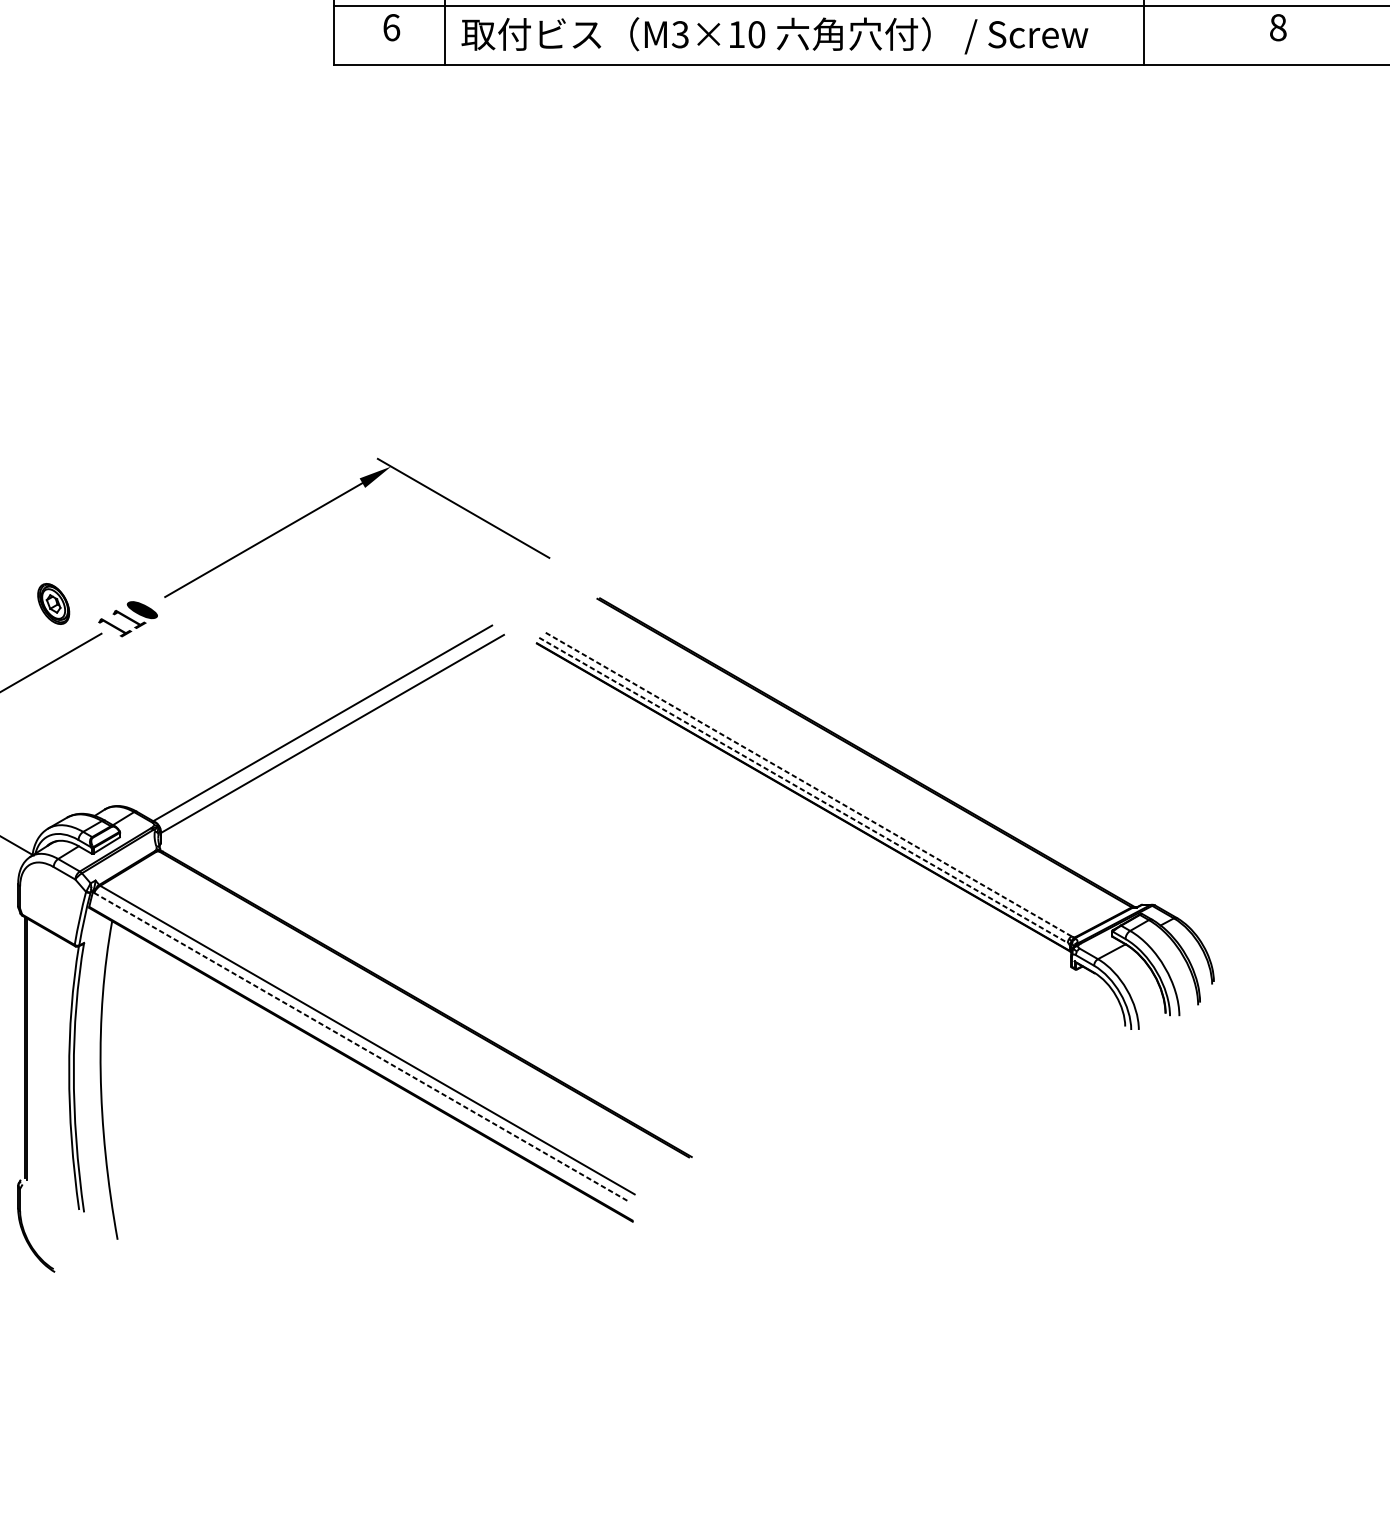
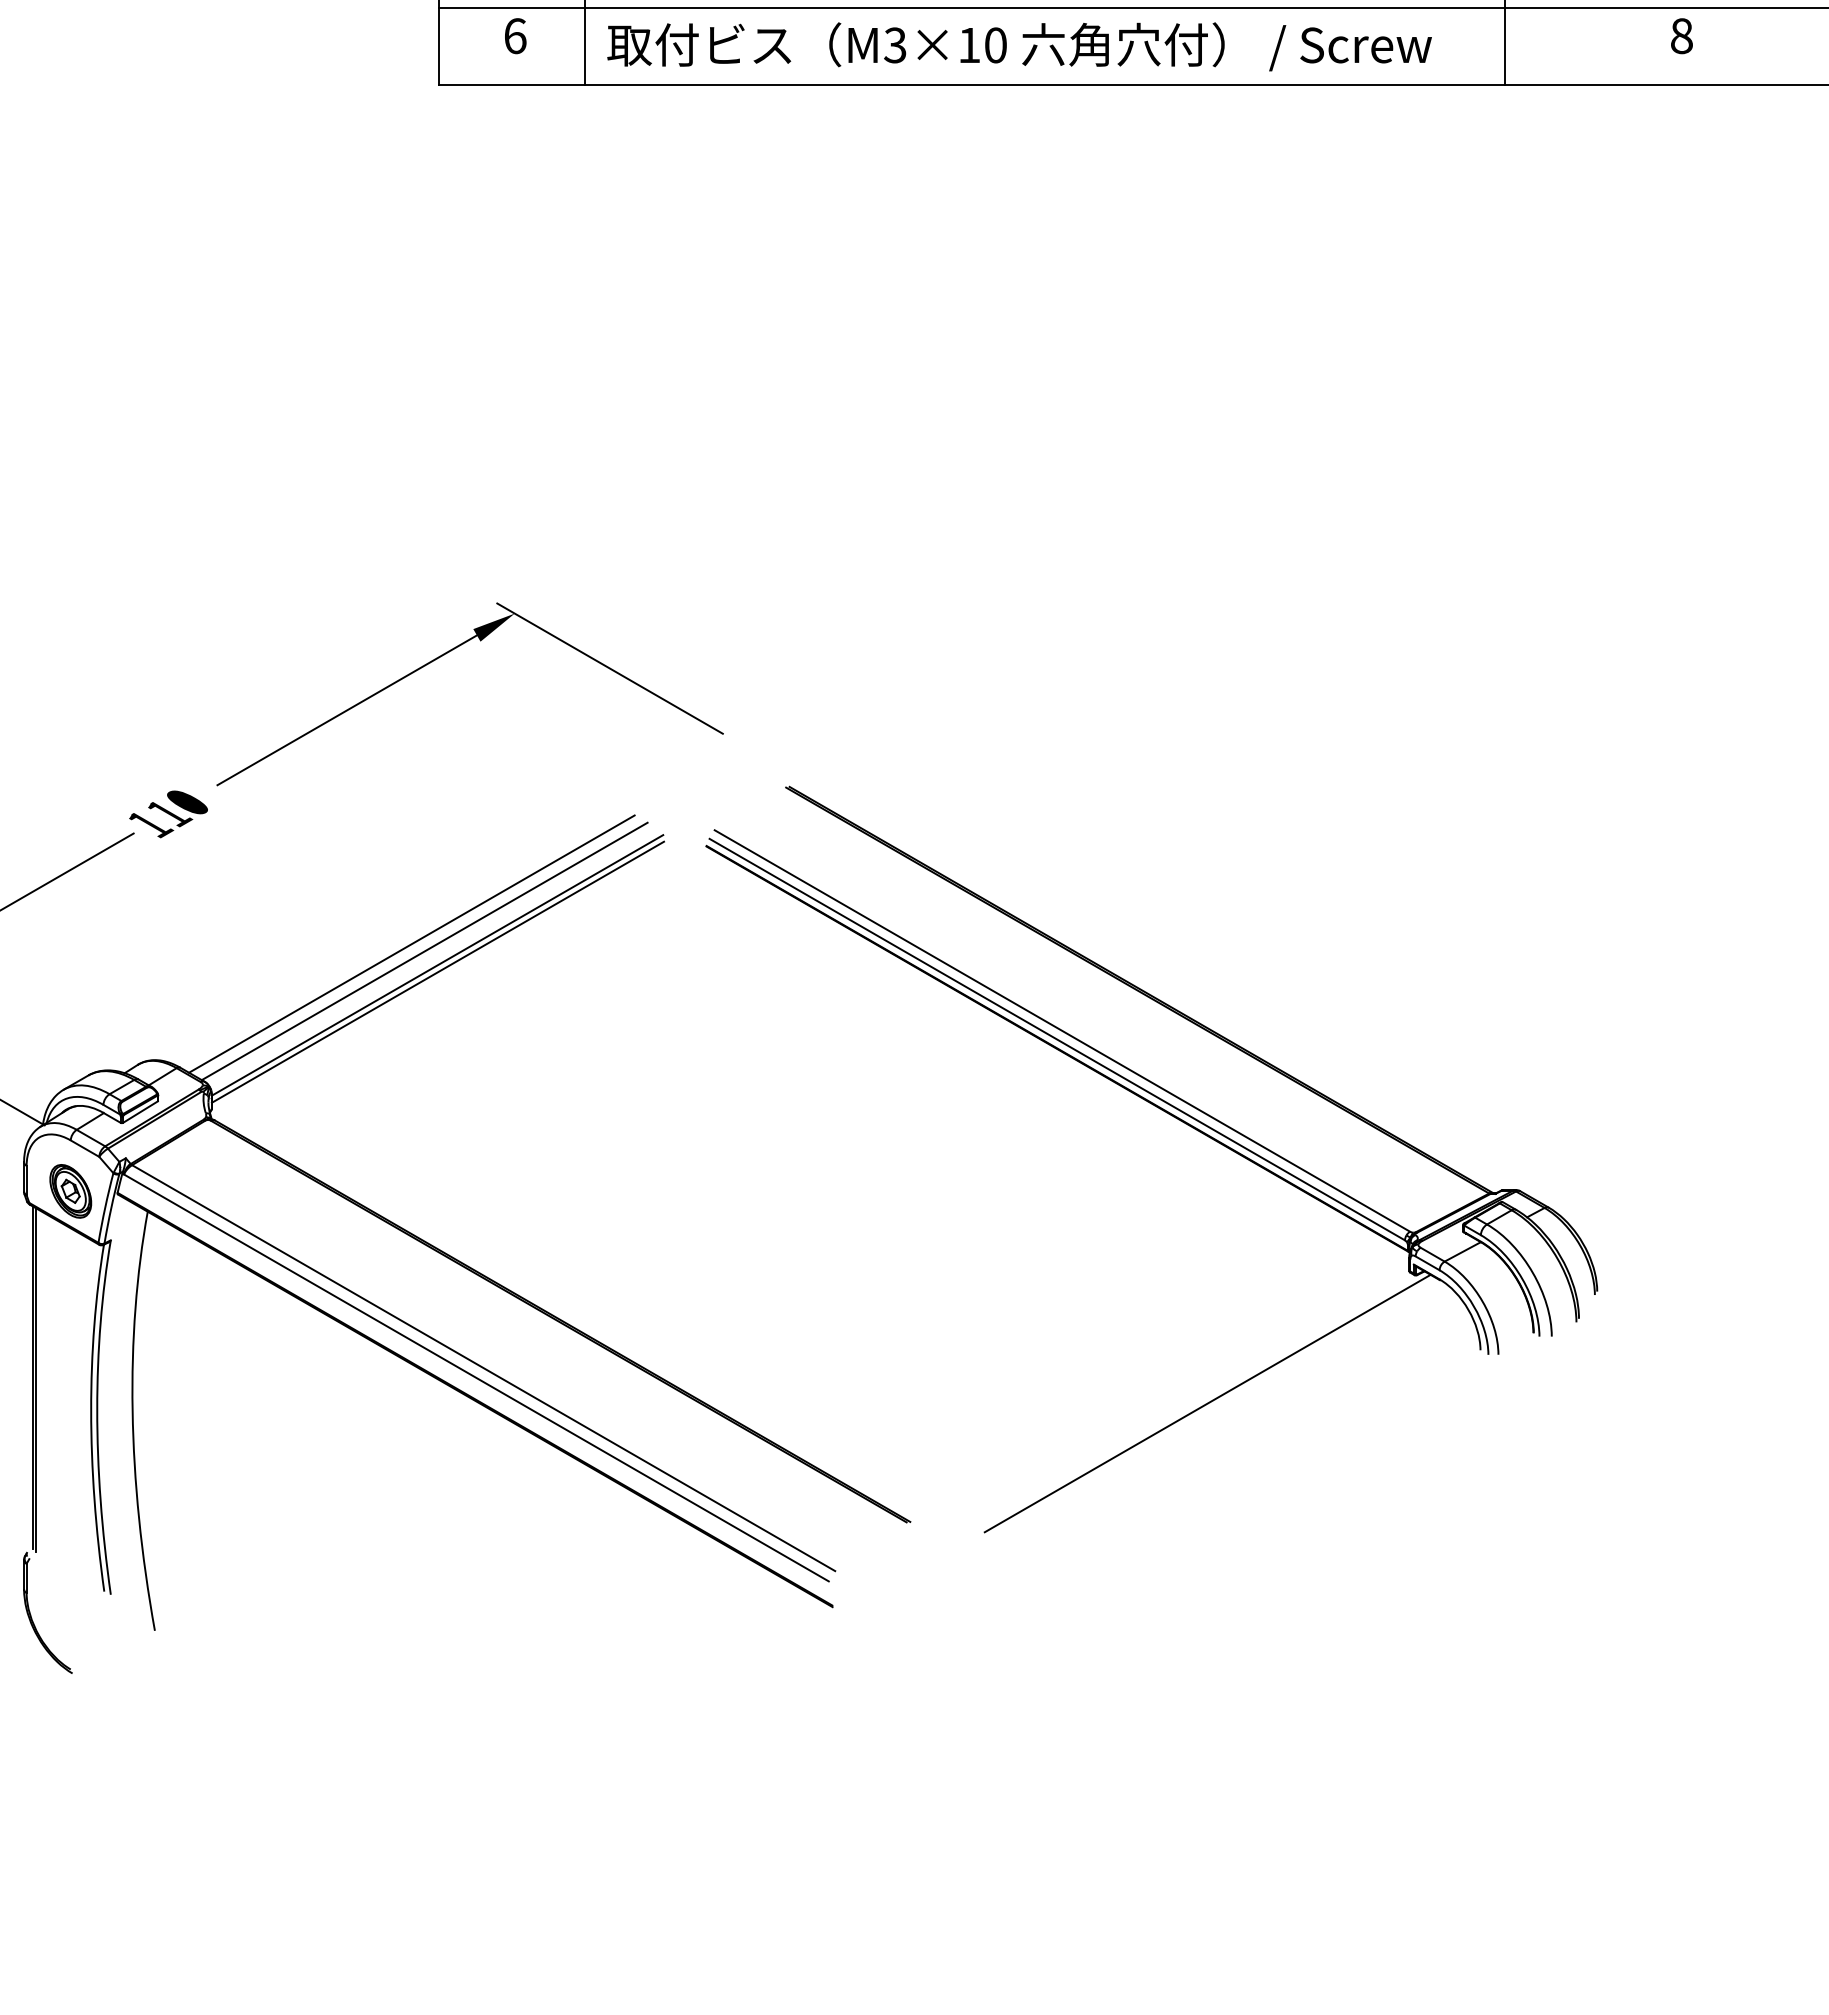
part: (53, 604) -> (70, 1191), moved
line: (312, 717) -> (411, 943), added
line: (332, 738) -> (437, 971), added
line: (806, 783) -> (1061, 1030), dashed -> solid
line: (803, 790) -> (1057, 1039), dashed -> solid
line: (362, 1047) -> (476, 1377), dashed -> solid
line: (917, 1066) -> (1207, 1403), added

